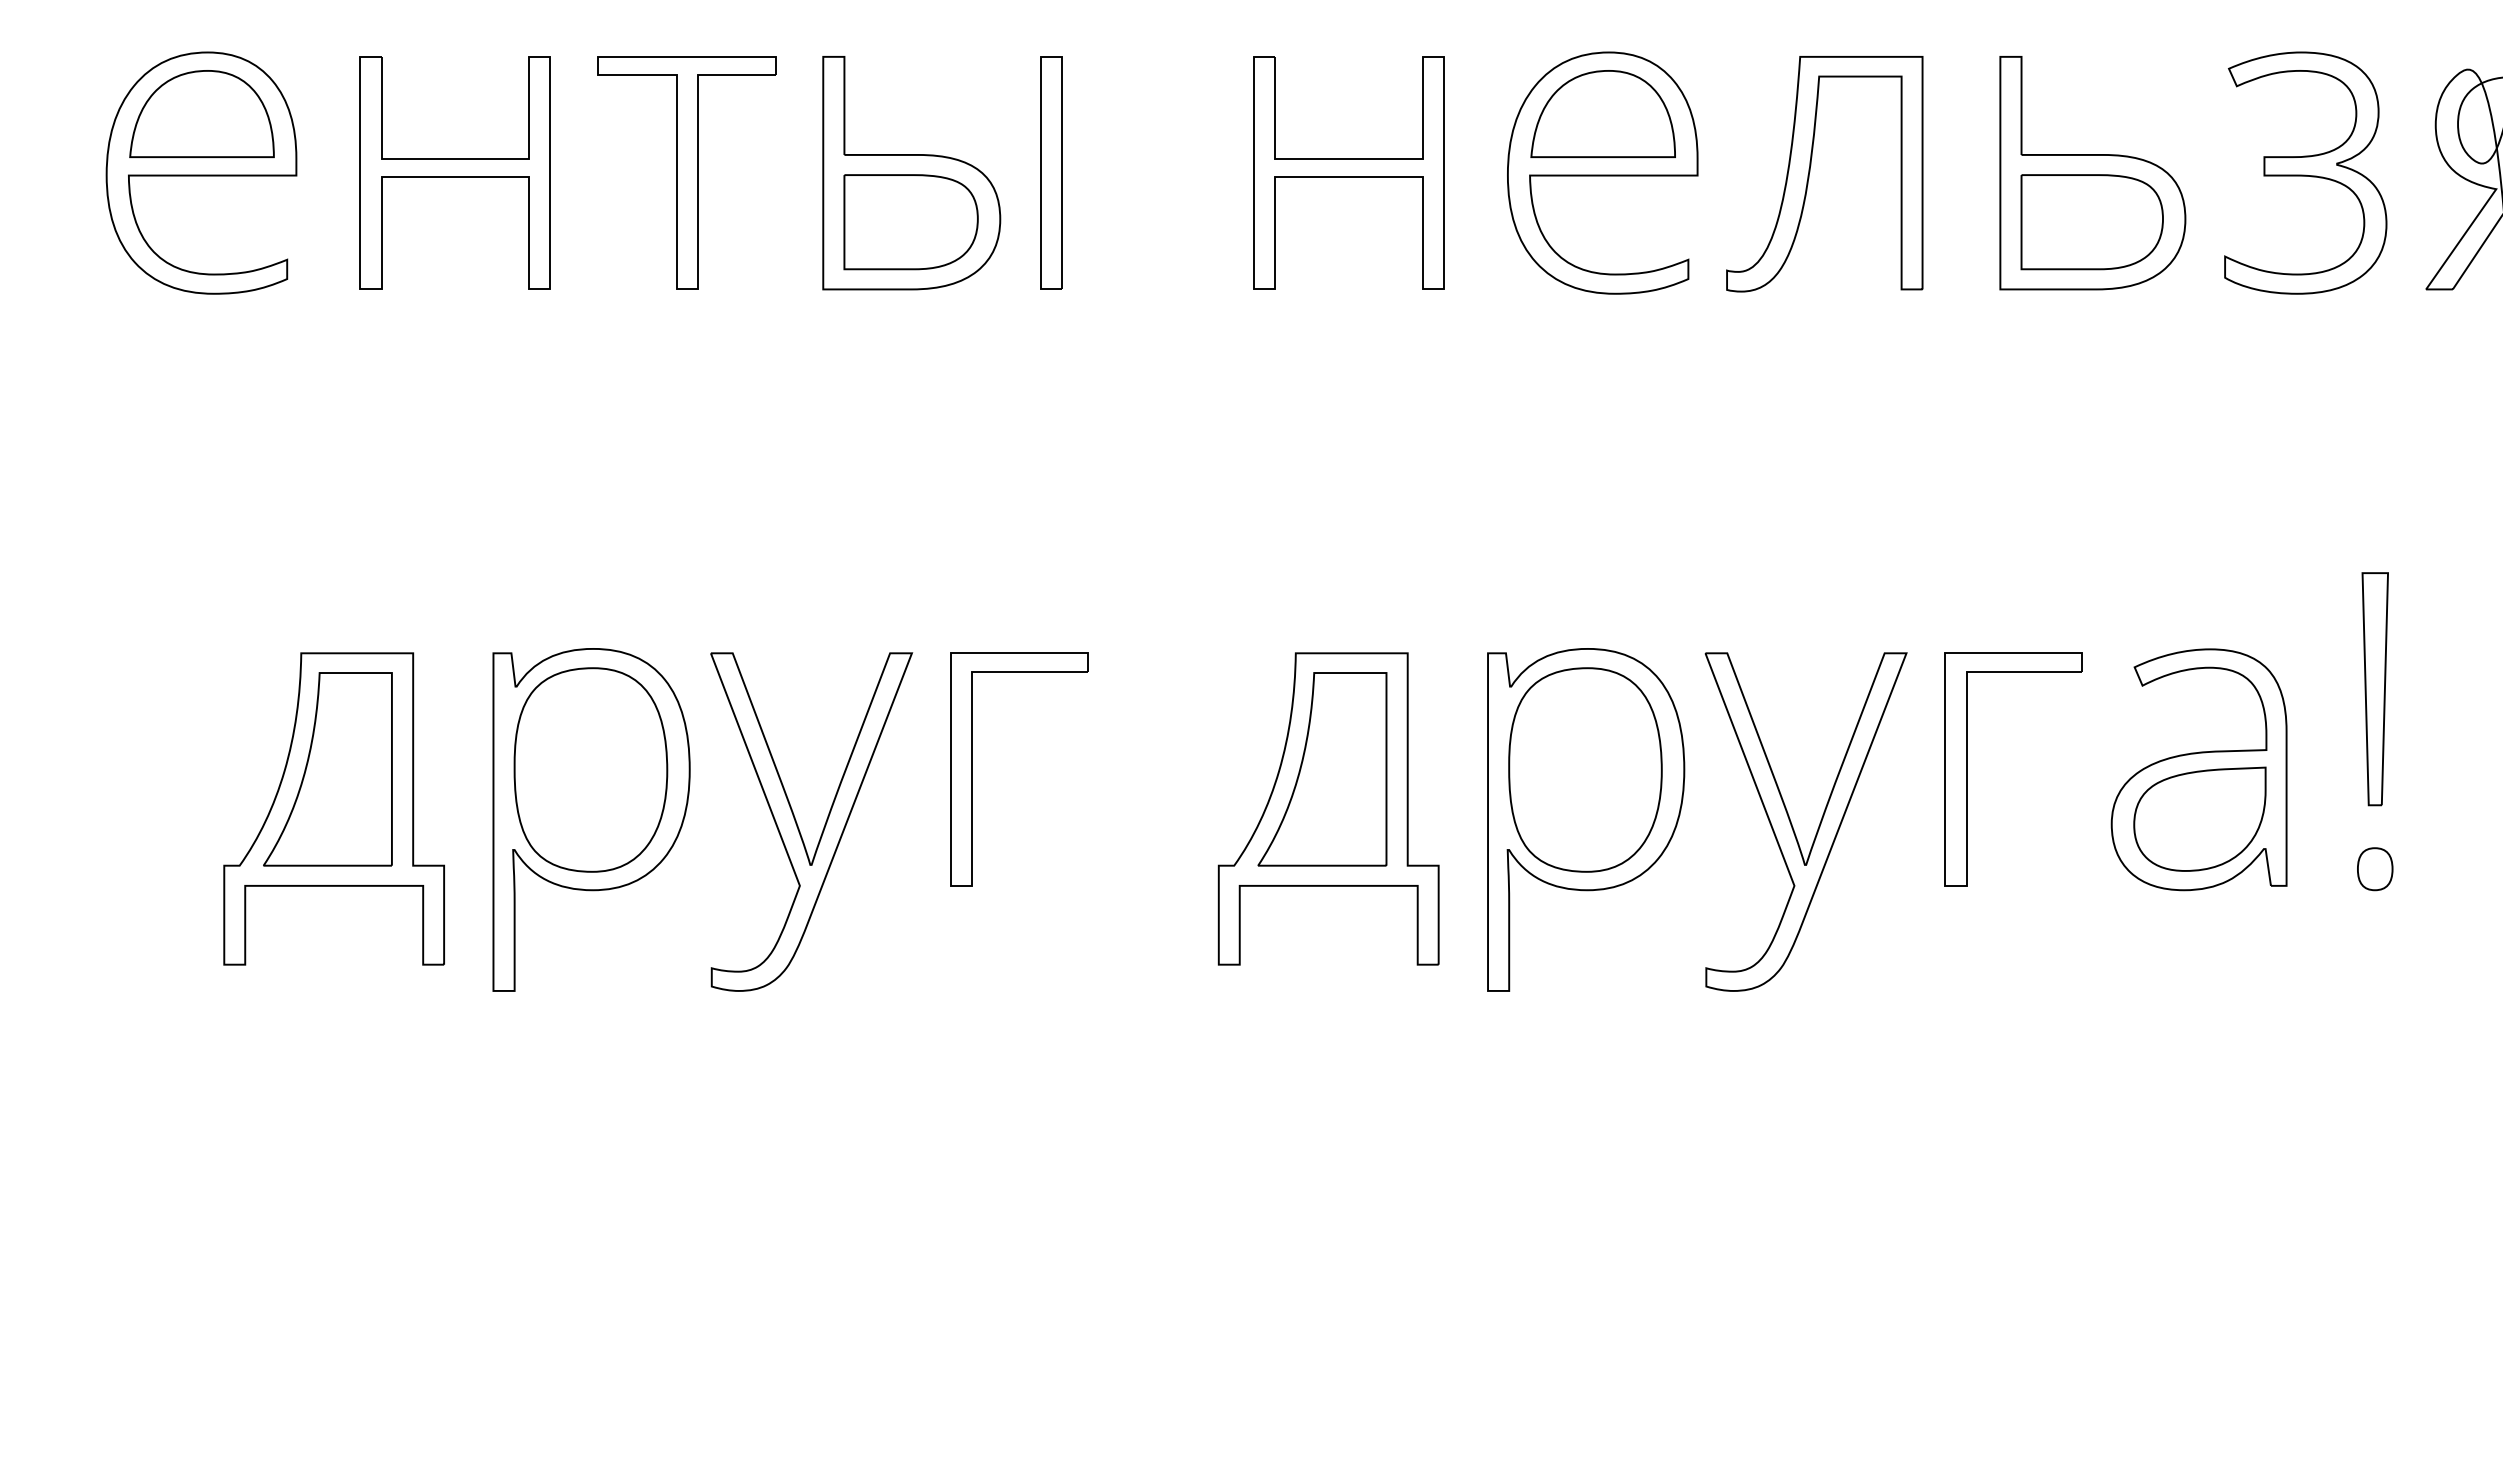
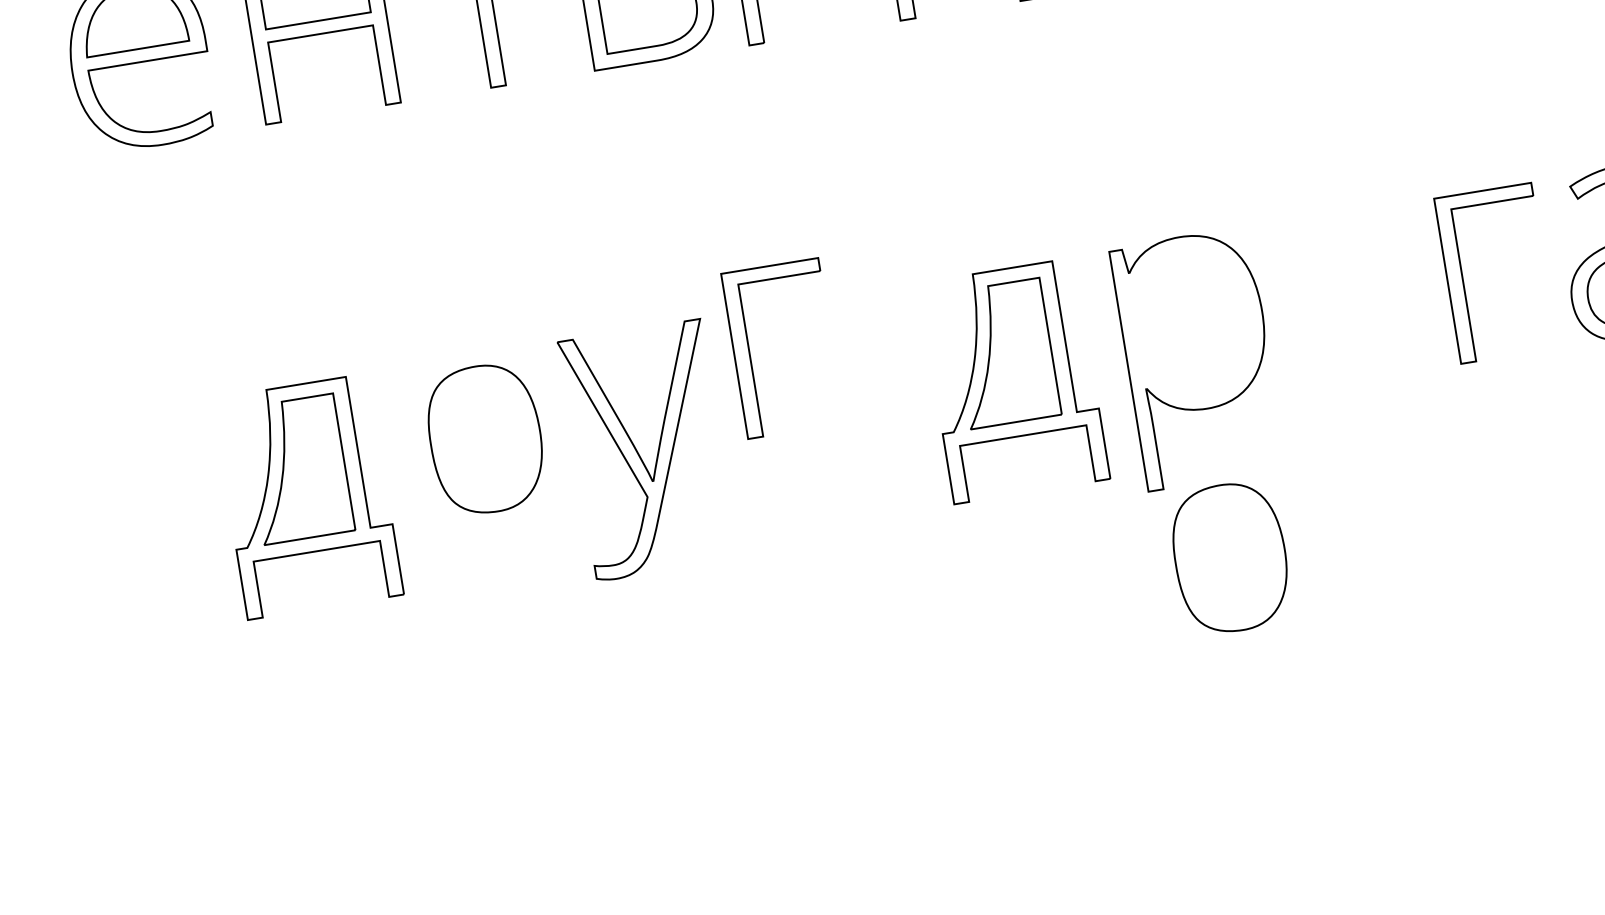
part: (972, 769) -> (750, 353), moved
part: (1585, 769) -> (1230, 557), moved
part: (591, 819) -> (491, 474), removed
part: (1792, 824) -> (1345, 338), removed

